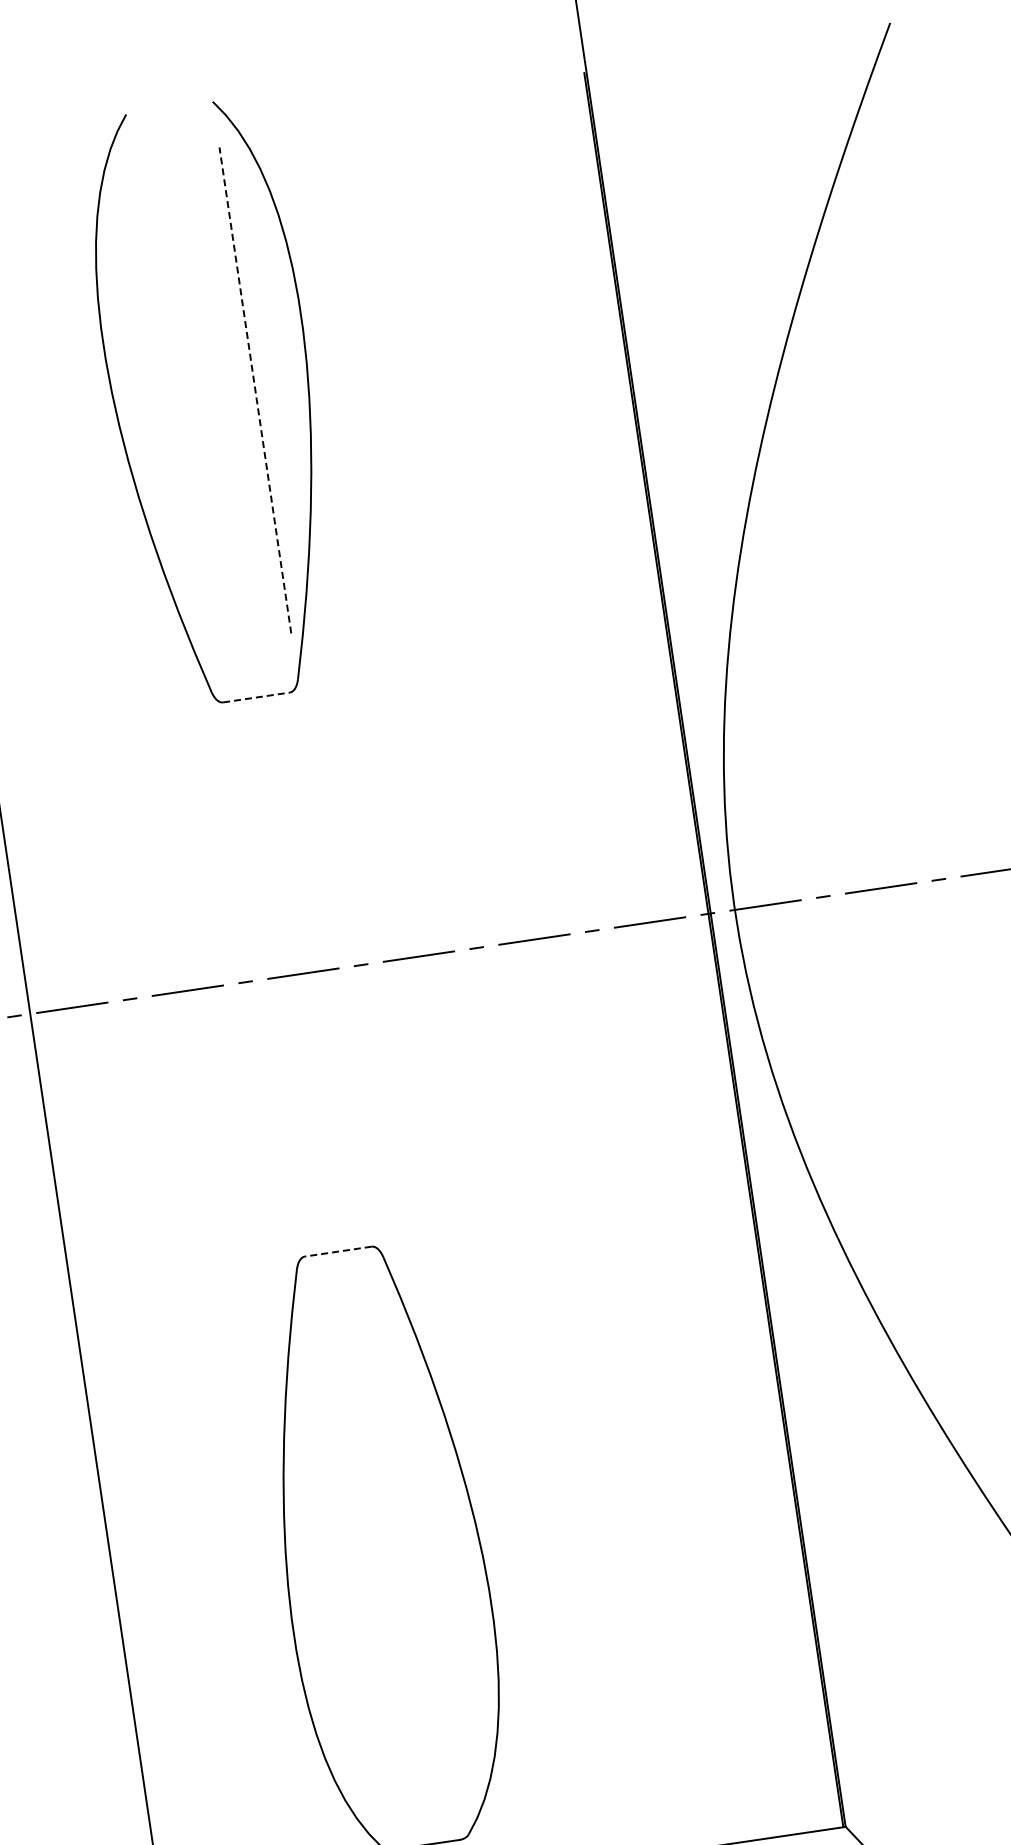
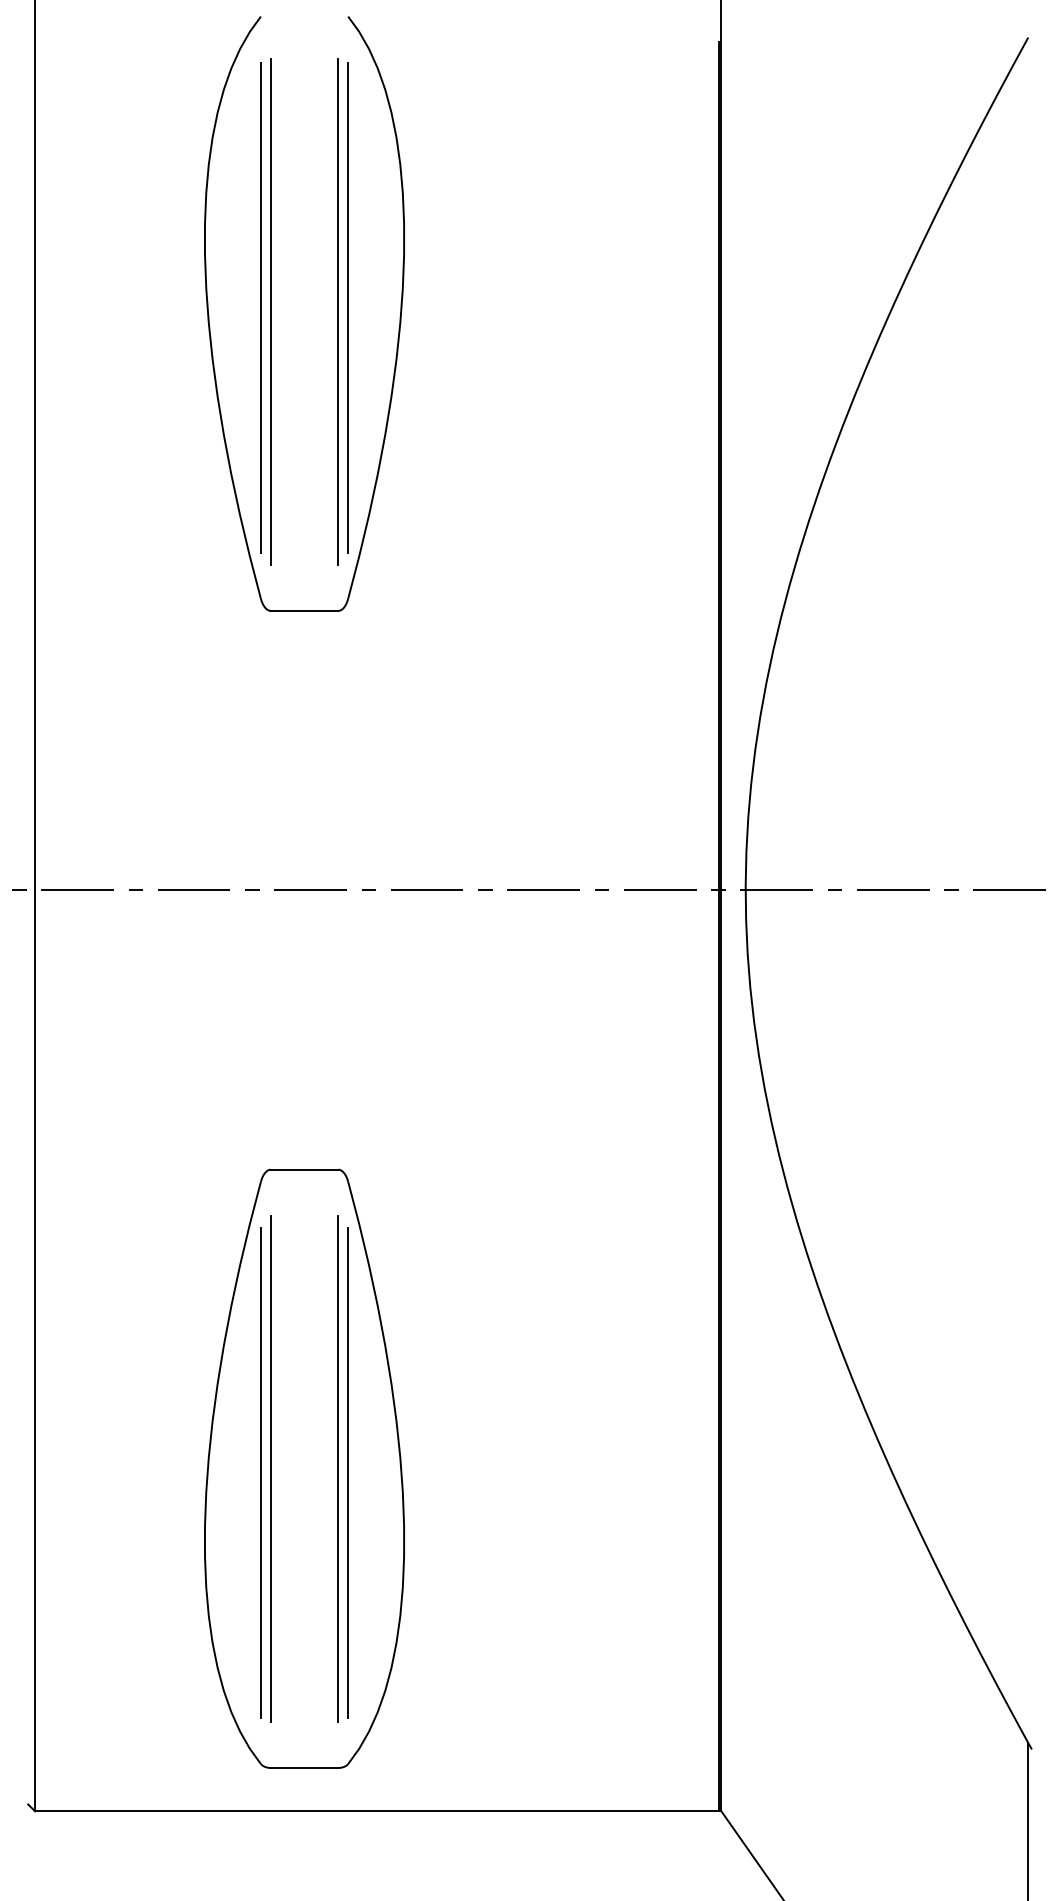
line: (255, 390) -> (348, 307), dashed -> solid
line: (246, 395) -> (338, 311), added
line: (168, 403) -> (260, 307), added
line: (178, 405) -> (270, 311), added
line: (256, 697) -> (304, 610), dashed -> solid
line: (338, 1251) -> (304, 1169), dashed -> solid
line: (415, 1542) -> (338, 1468), added
line: (426, 1545) -> (348, 1472), added
line: (348, 1552) -> (270, 1468), added
line: (339, 1558) -> (260, 1472), added

